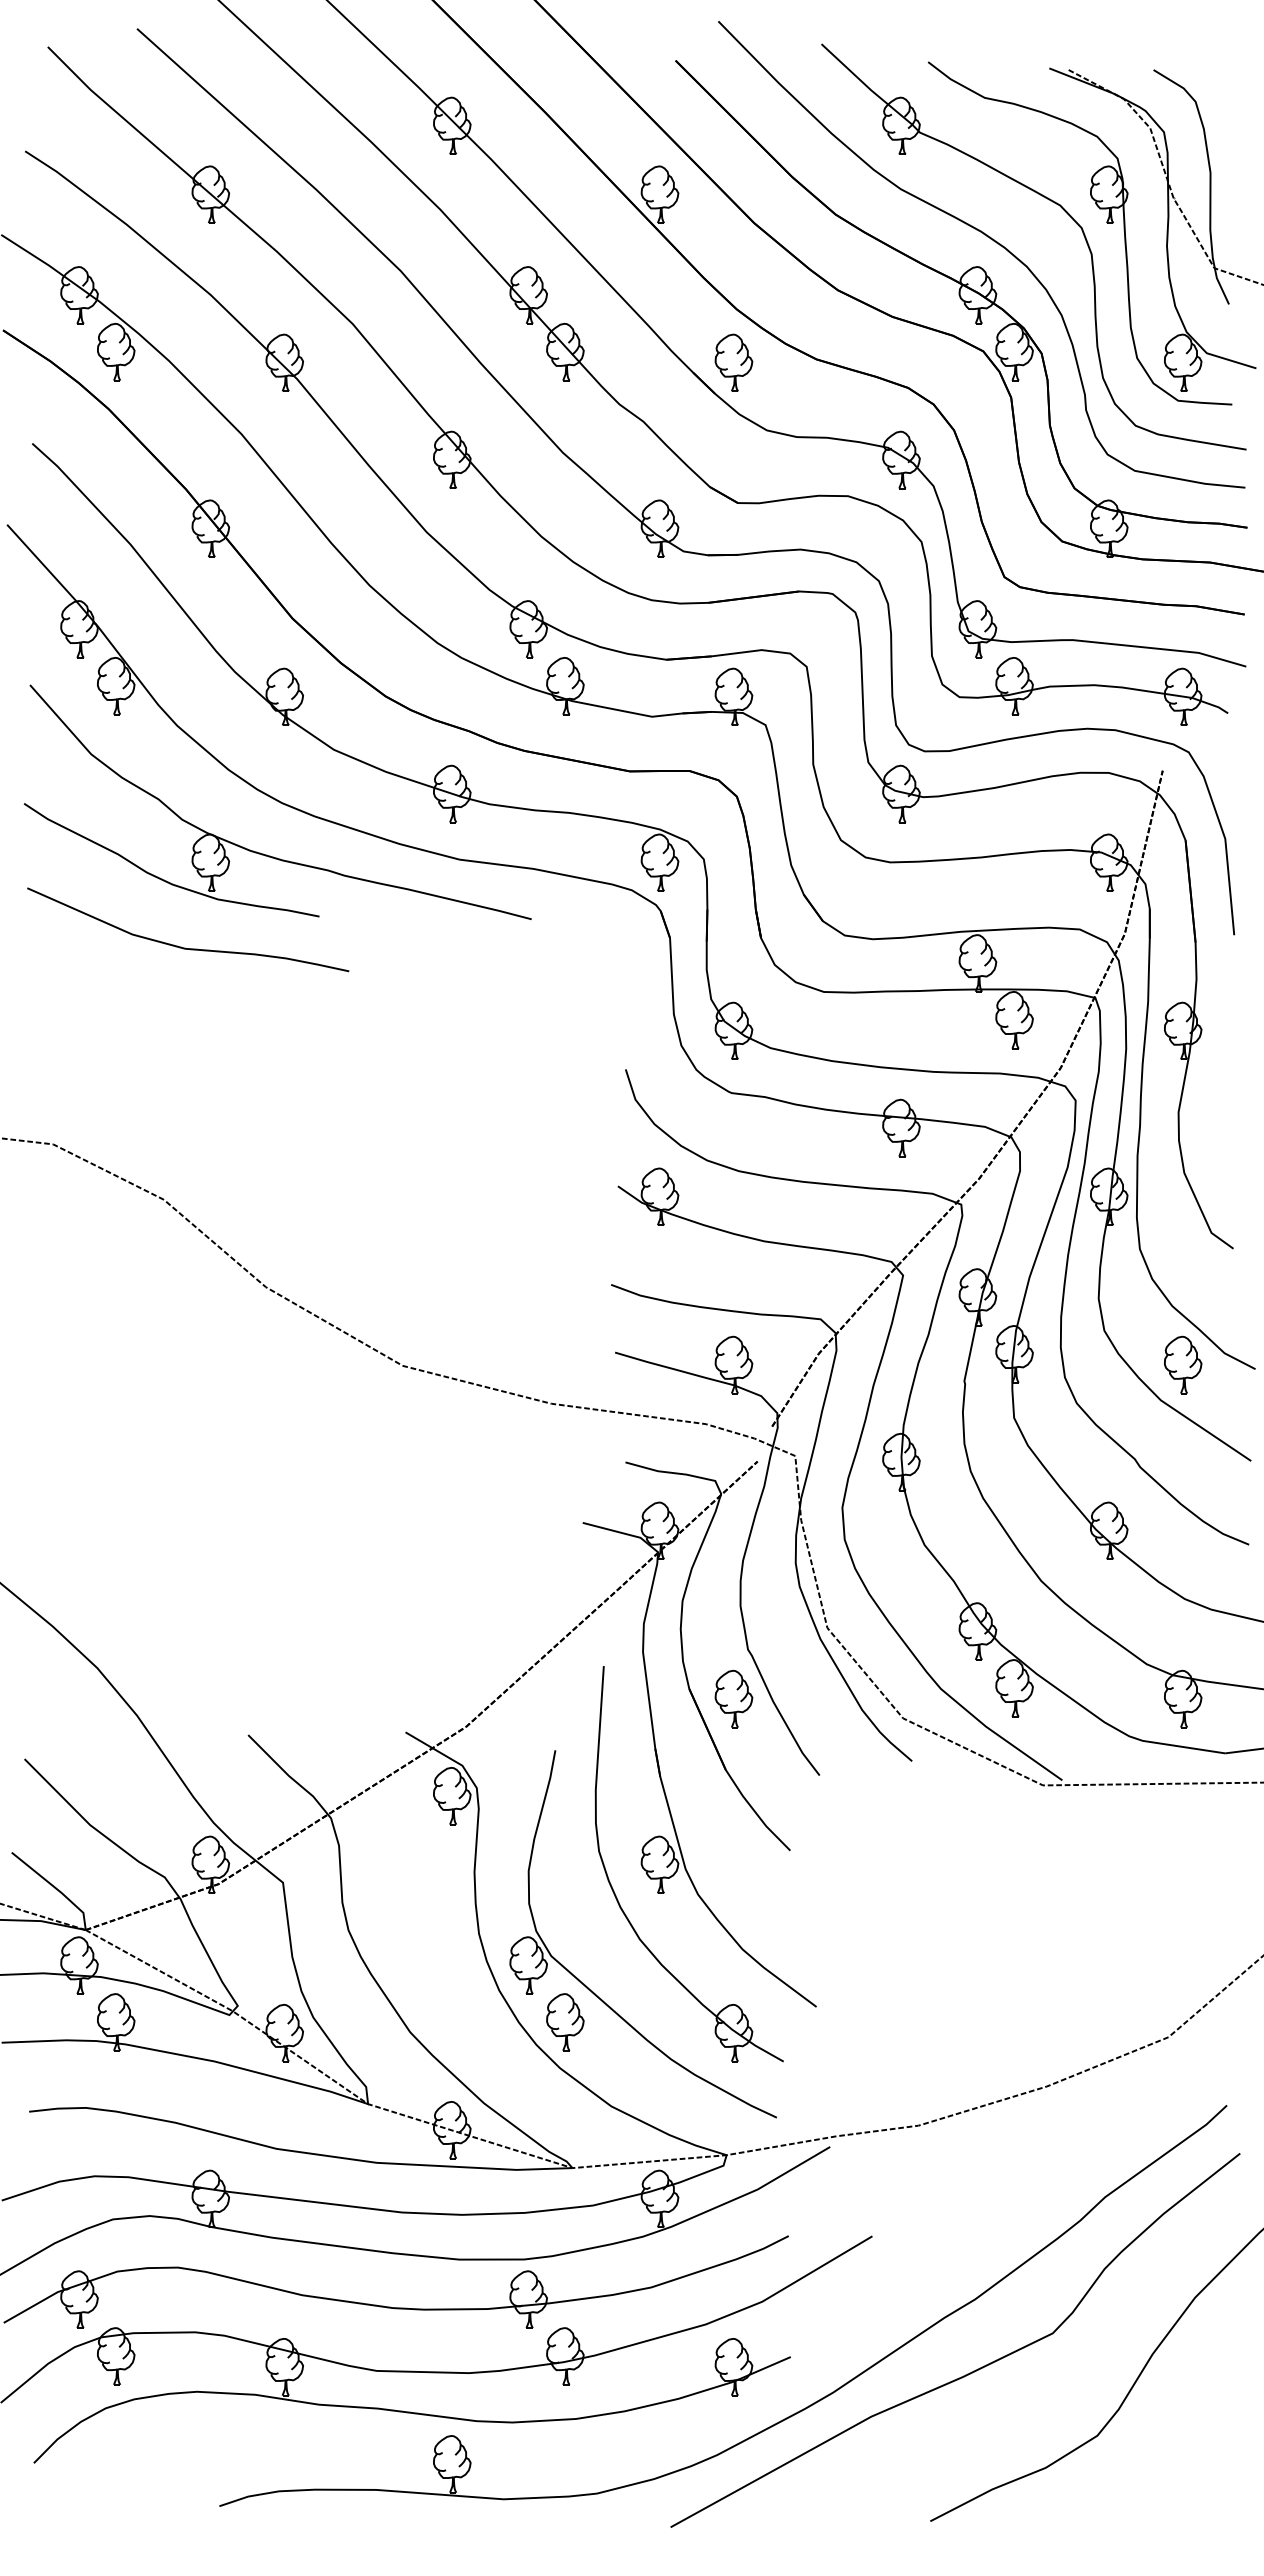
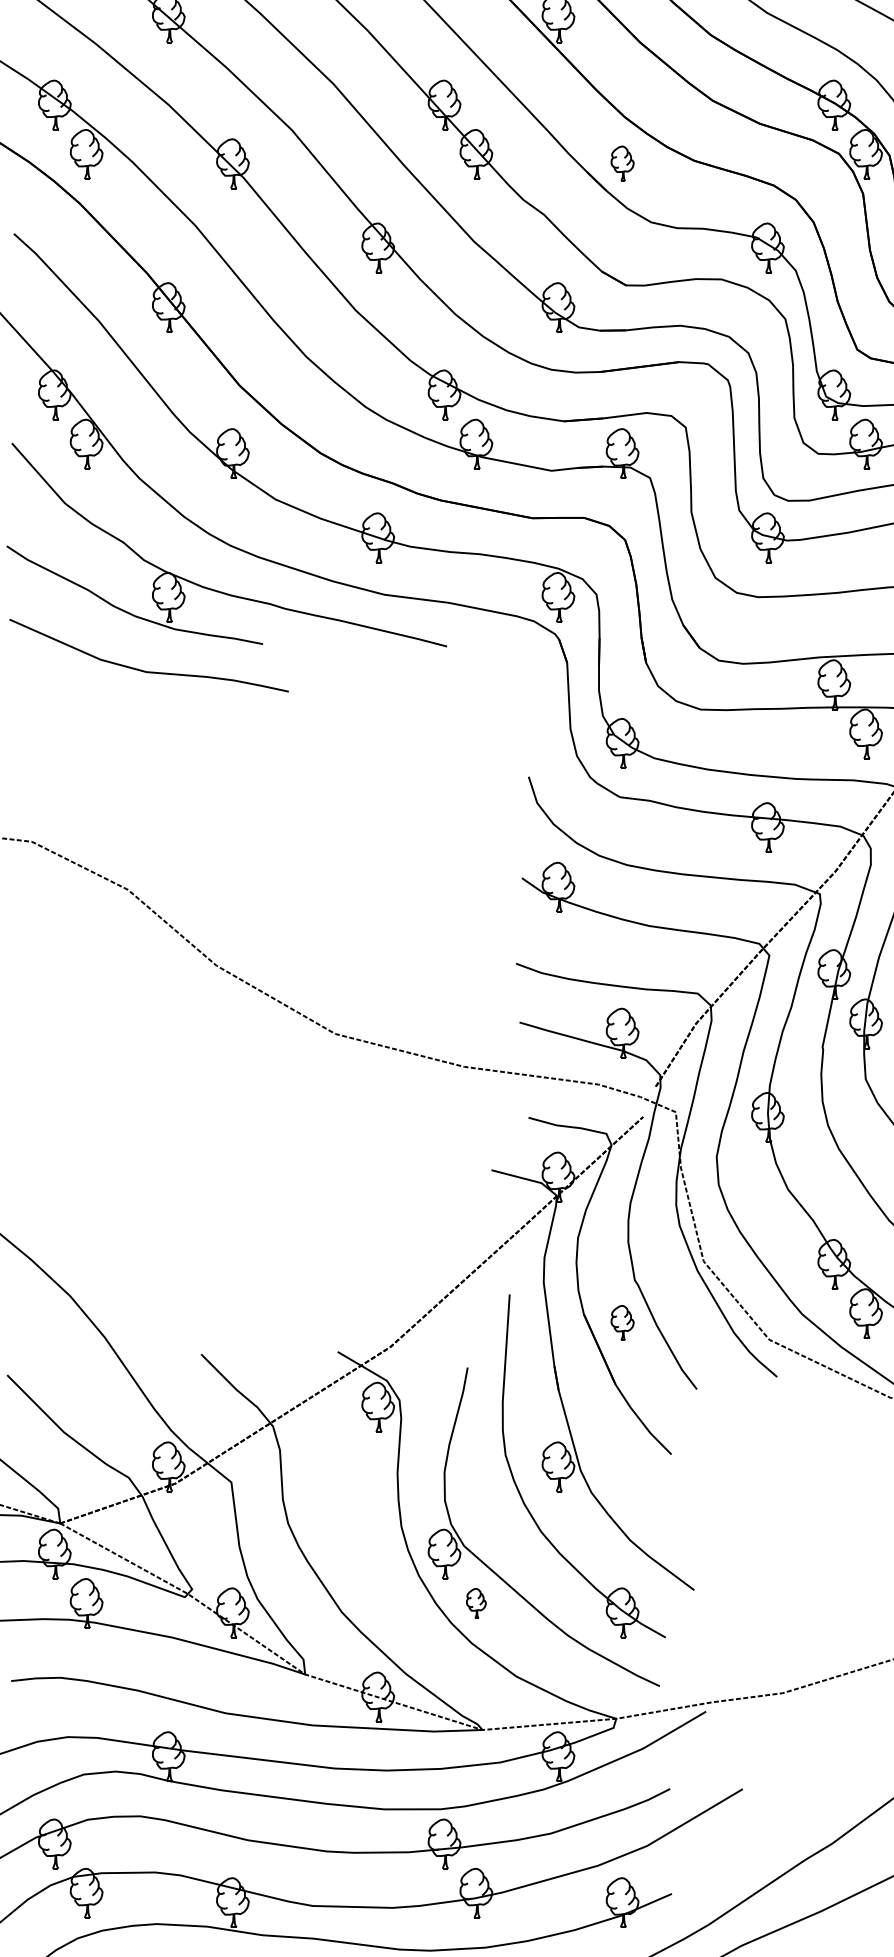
part: (733, 362) -> (622, 163), size x0.7
part: (733, 1698) -> (622, 1322), size x0.7
part: (565, 2022) -> (476, 1603), size x0.6

